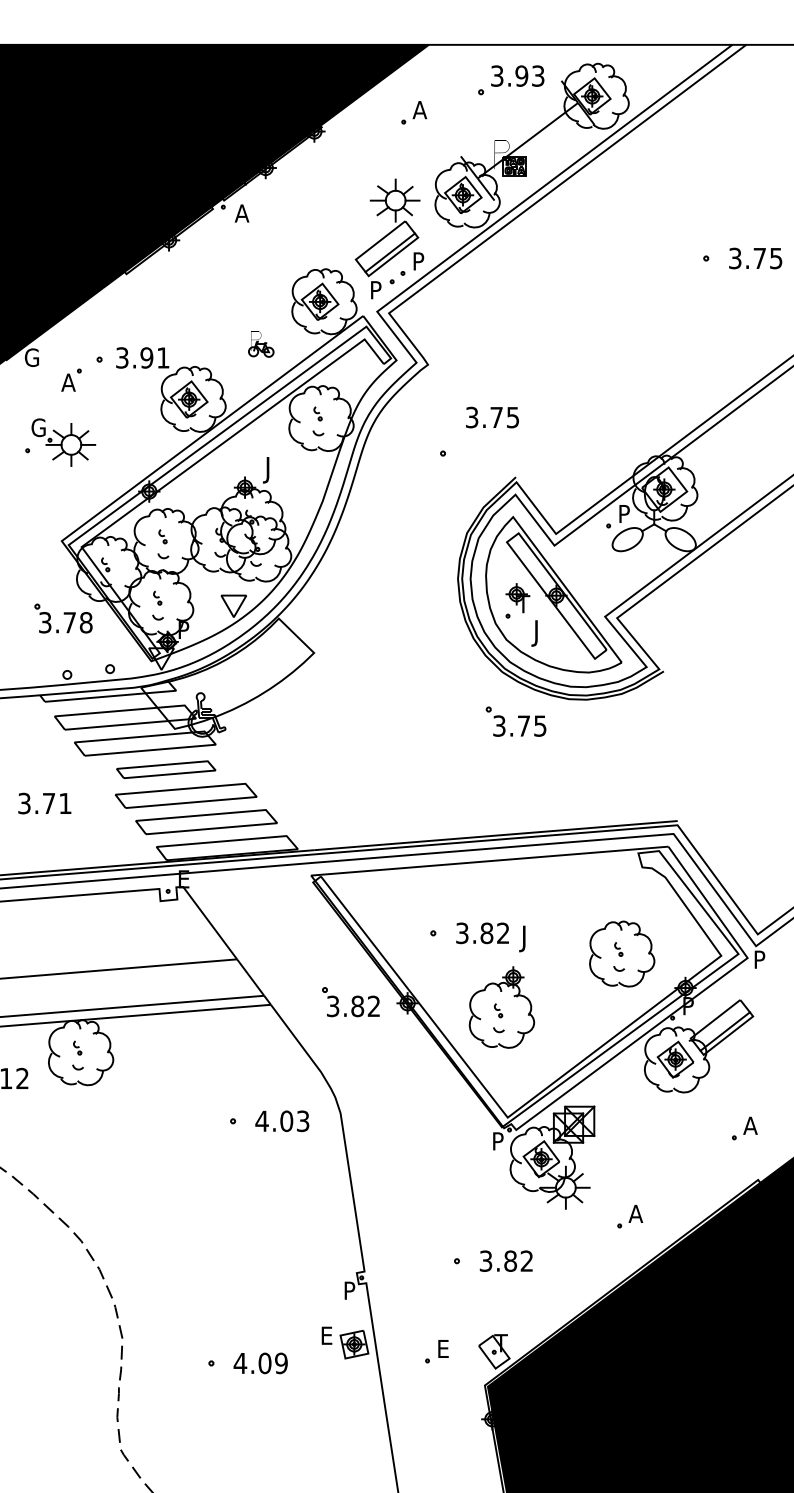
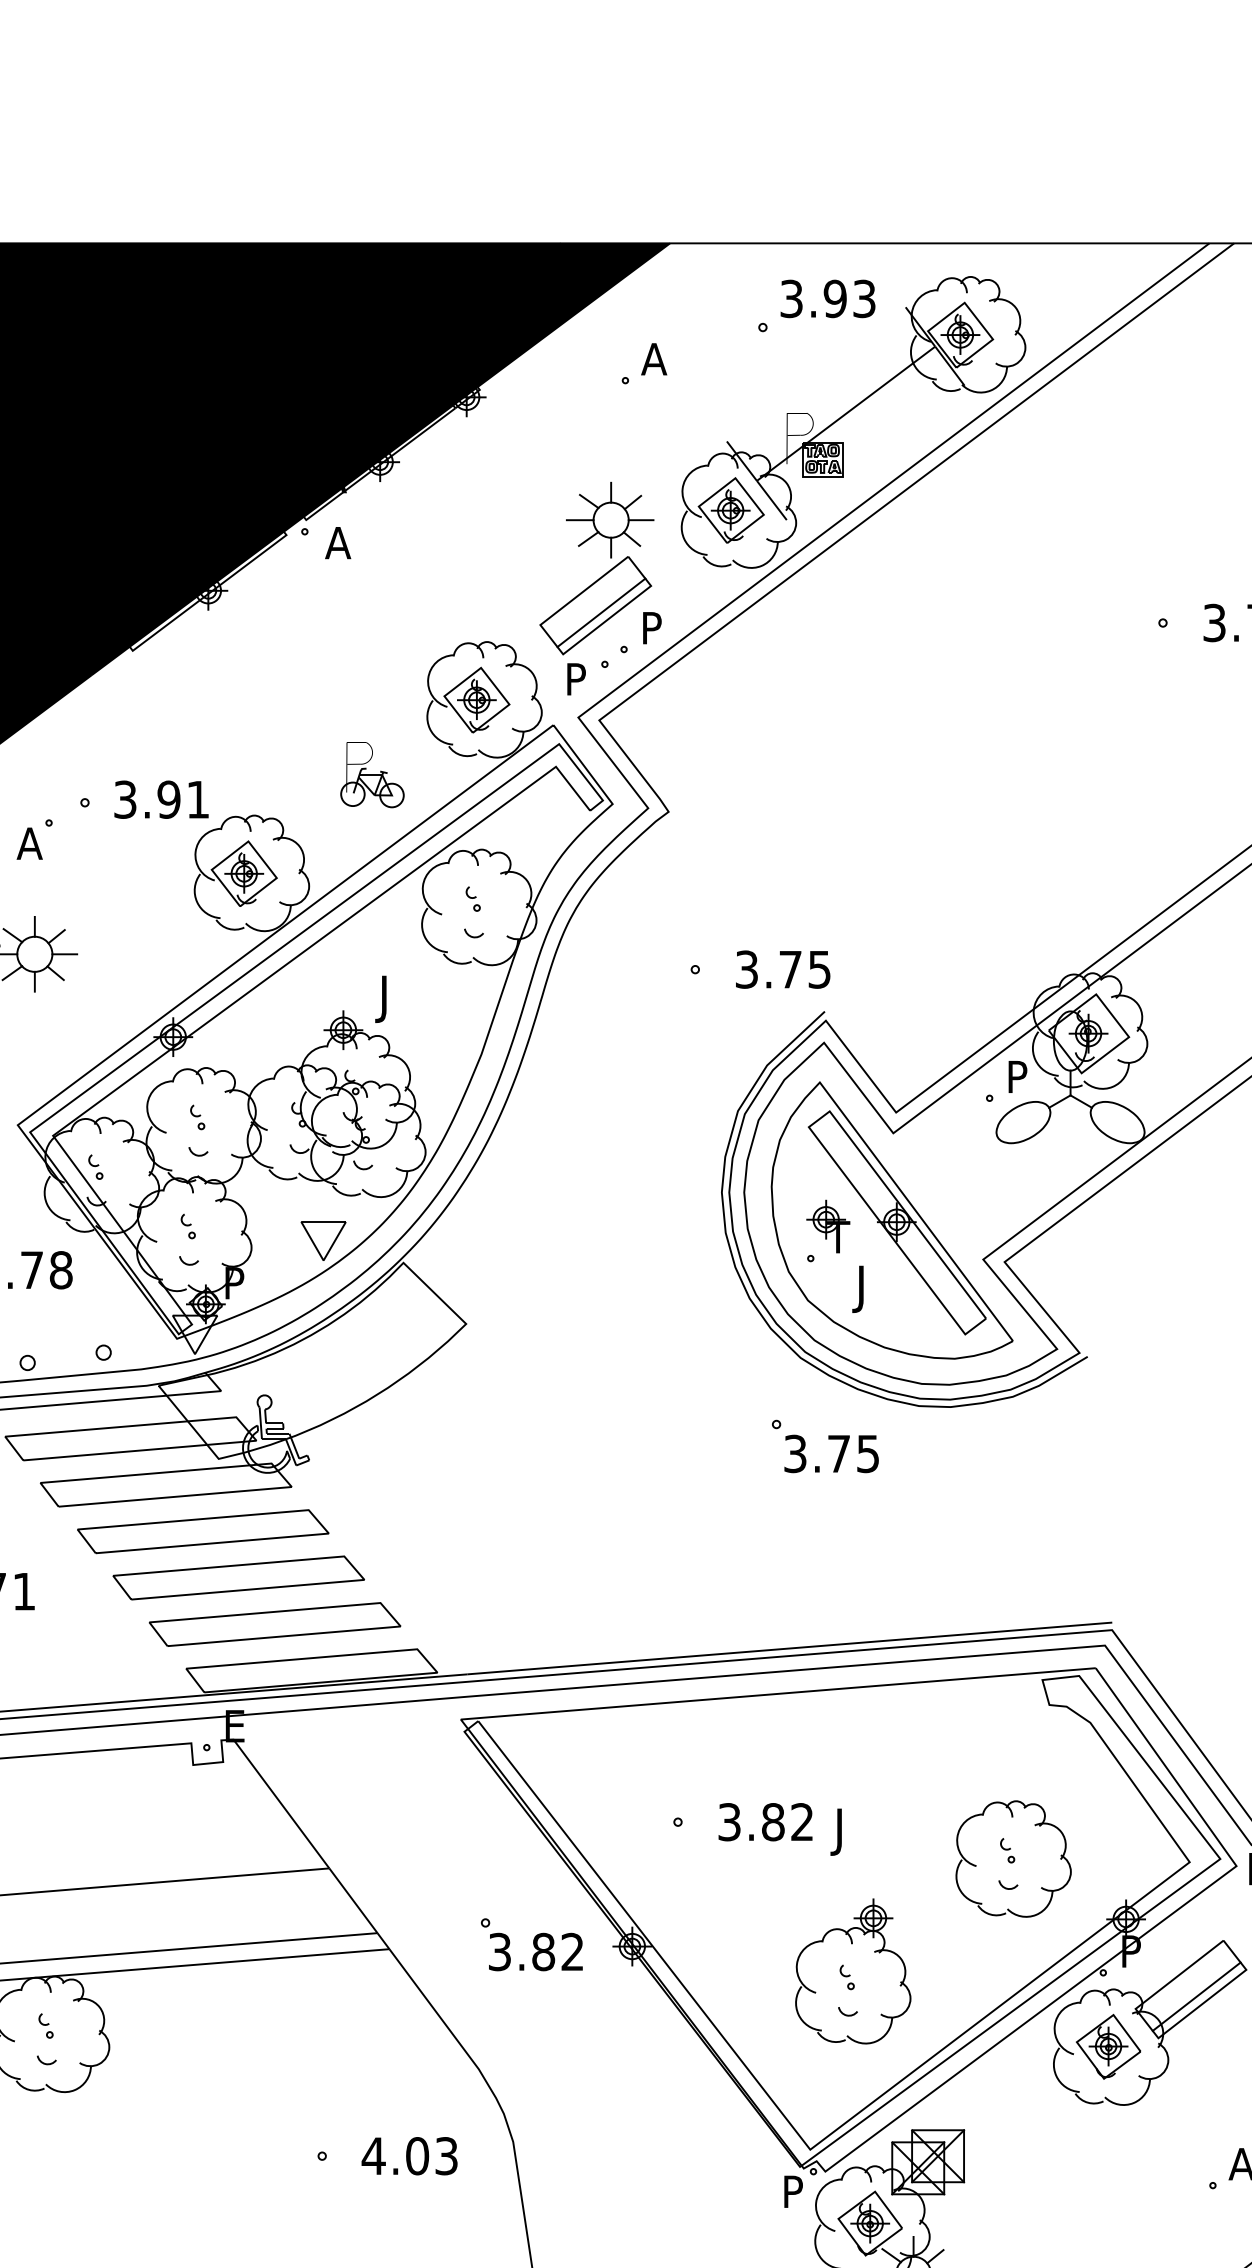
part: (260, 344) -> (370, 775), size x1.43
text: (492, 417) -> (783, 969), moved
part: (166, 769) -> (203, 1531), size x1.43
part: (501, 1007) -> (852, 1971), moved

